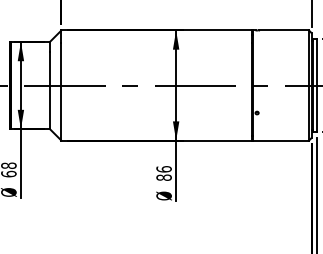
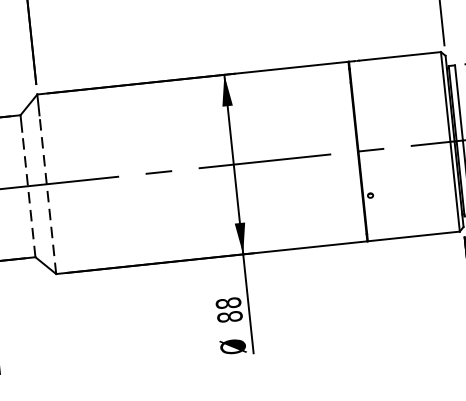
line: (49, 90) -> (28, 194), solid -> dashed
line: (61, 91) -> (47, 193), solid -> dashed
text: (163, 169) -> (227, 303), 86 -> 88

